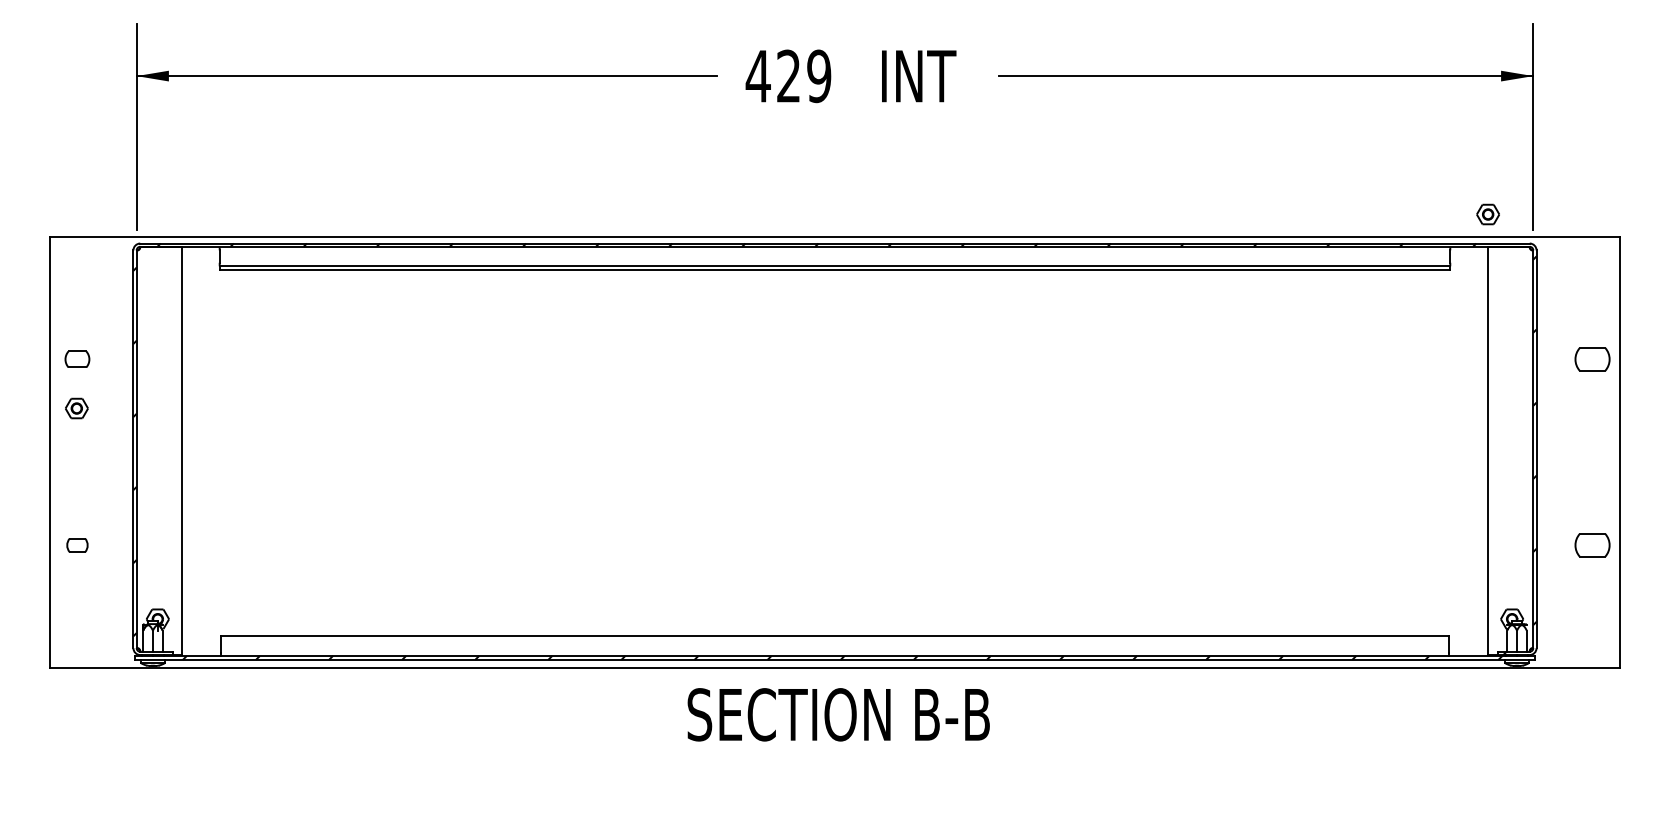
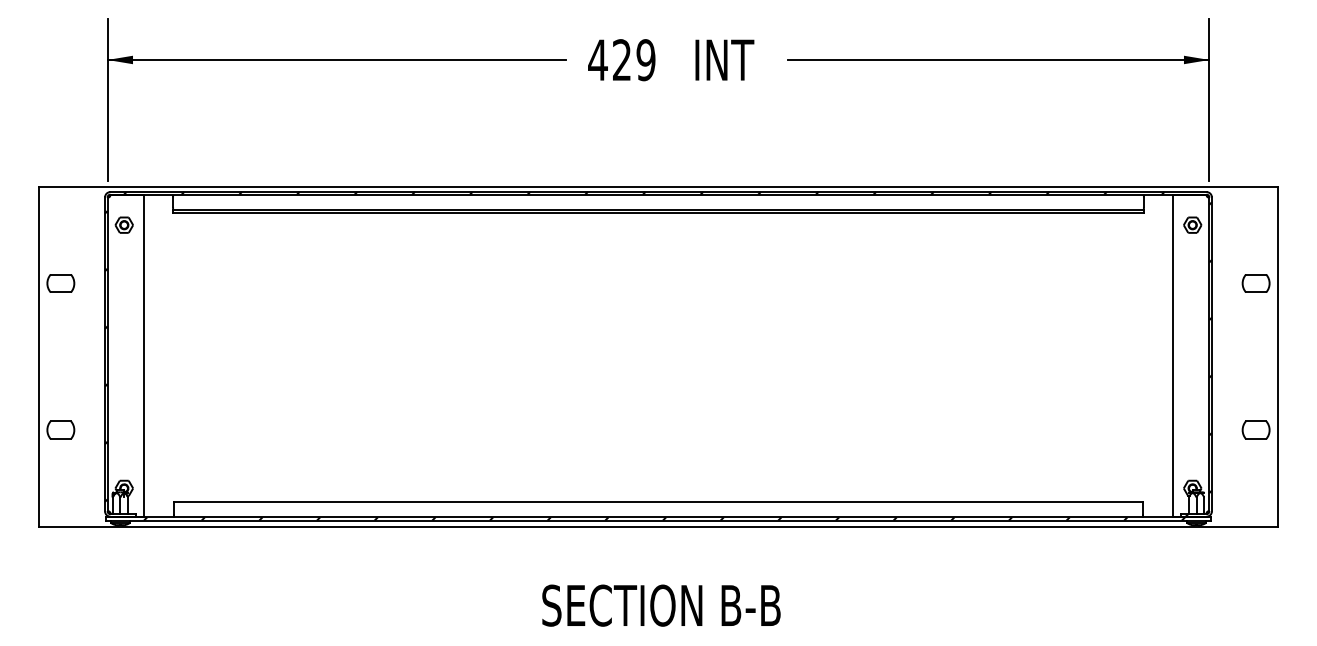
part: (1487, 214) -> (1192, 225), moved
part: (77, 359) -> (60, 283), size x1.43
part: (76, 408) -> (124, 225), moved
part: (77, 545) -> (60, 430), size x1.67
text: (838, 714) -> (661, 605), moved

